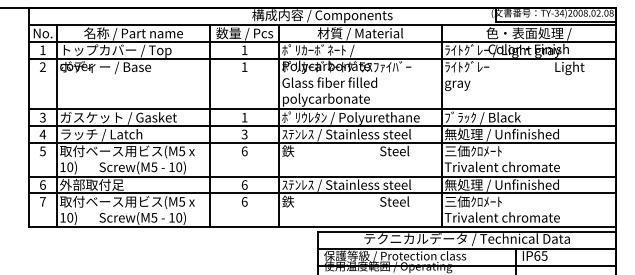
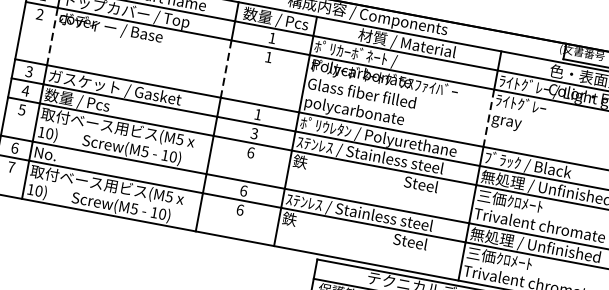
line: (56, 84) -> (51, 37), solid -> dashed
line: (210, 84) -> (226, 69), solid -> dashed
line: (441, 84) -> (488, 118), solid -> dashed
text: (101, 134) -> (92, 103), ラッチ / Latch -> 数量 / Pcs
text: (91, 184) -> (70, 157), 外部取付足 -> No.

